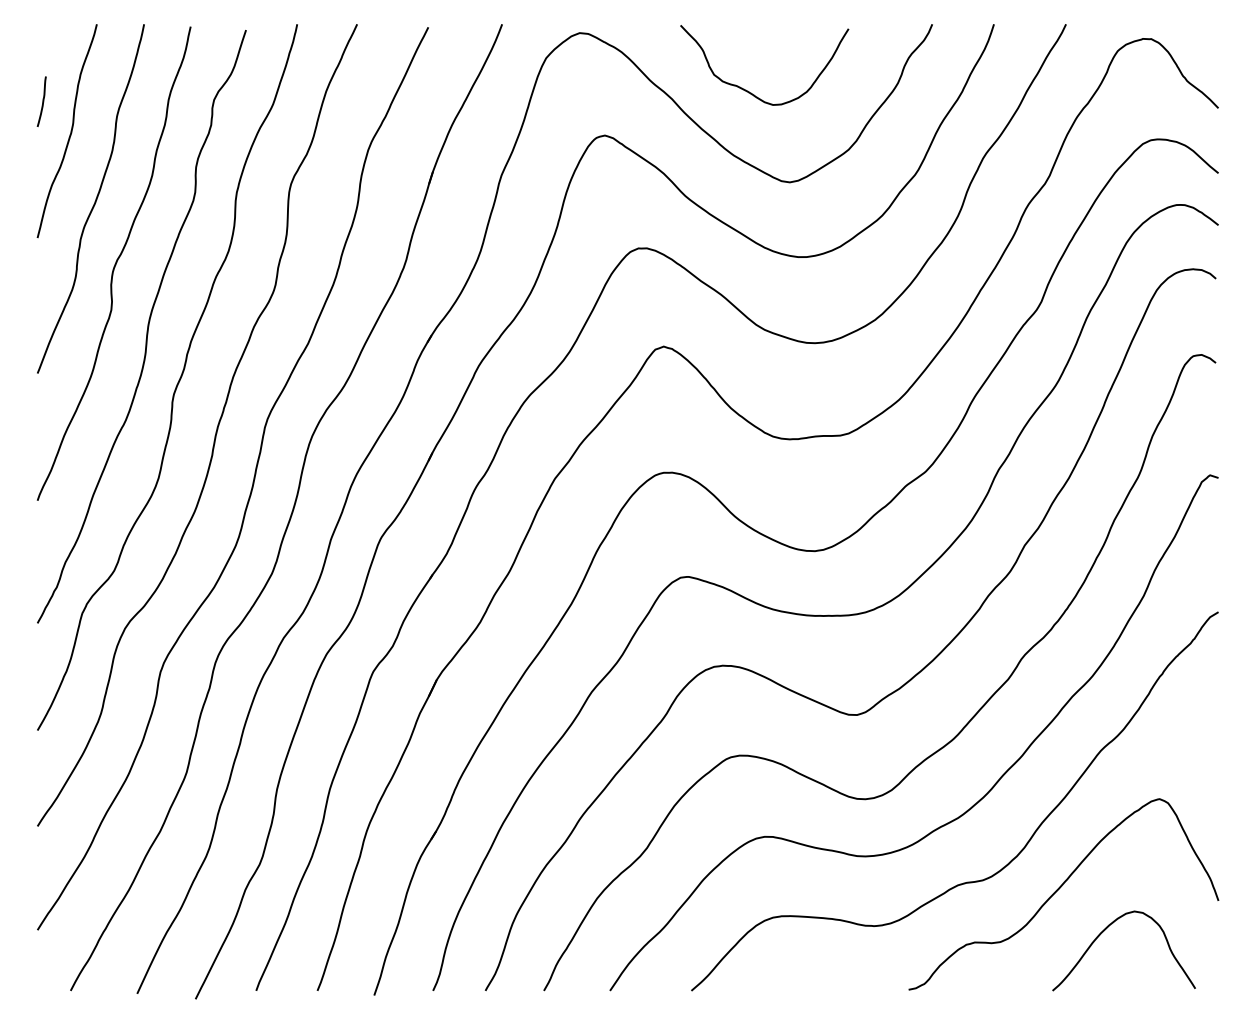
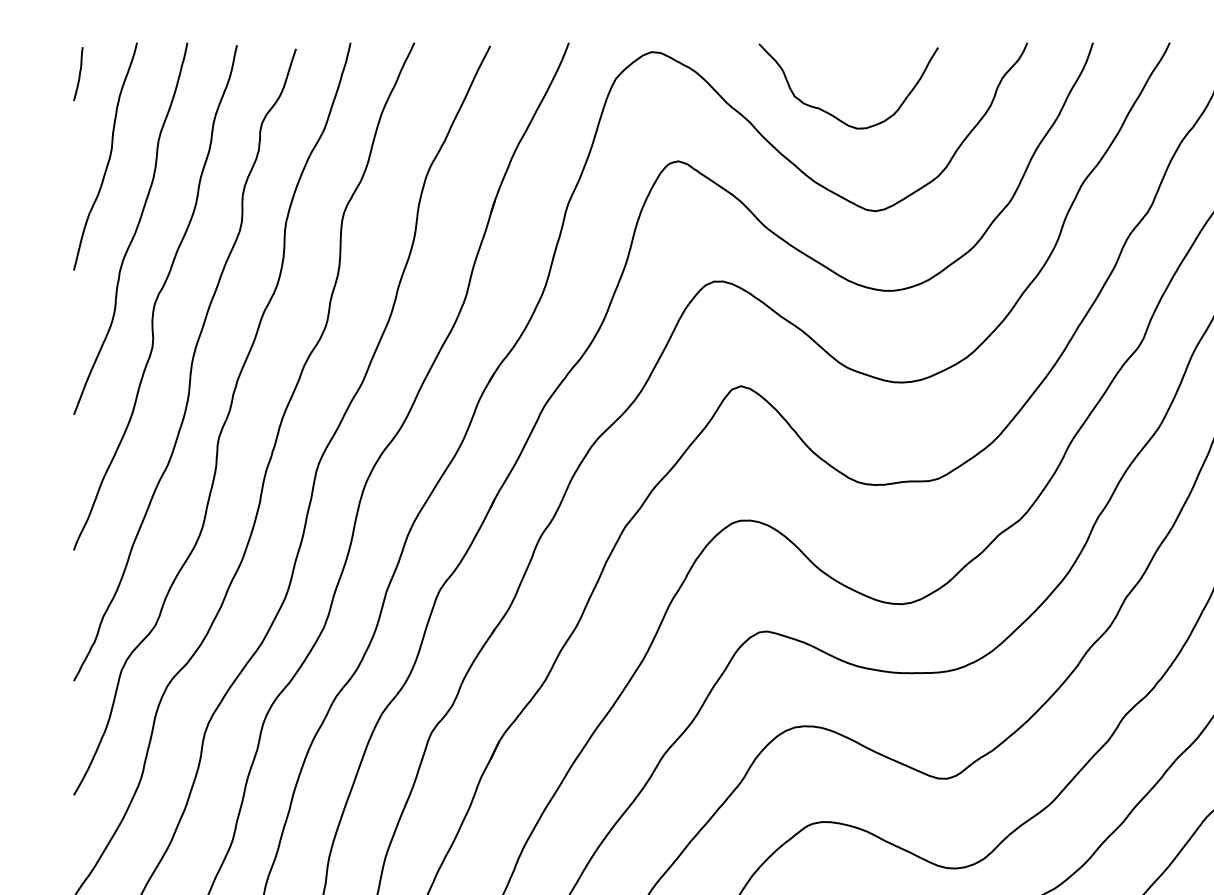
curve: (42, 101) -> (79, 73), moved

